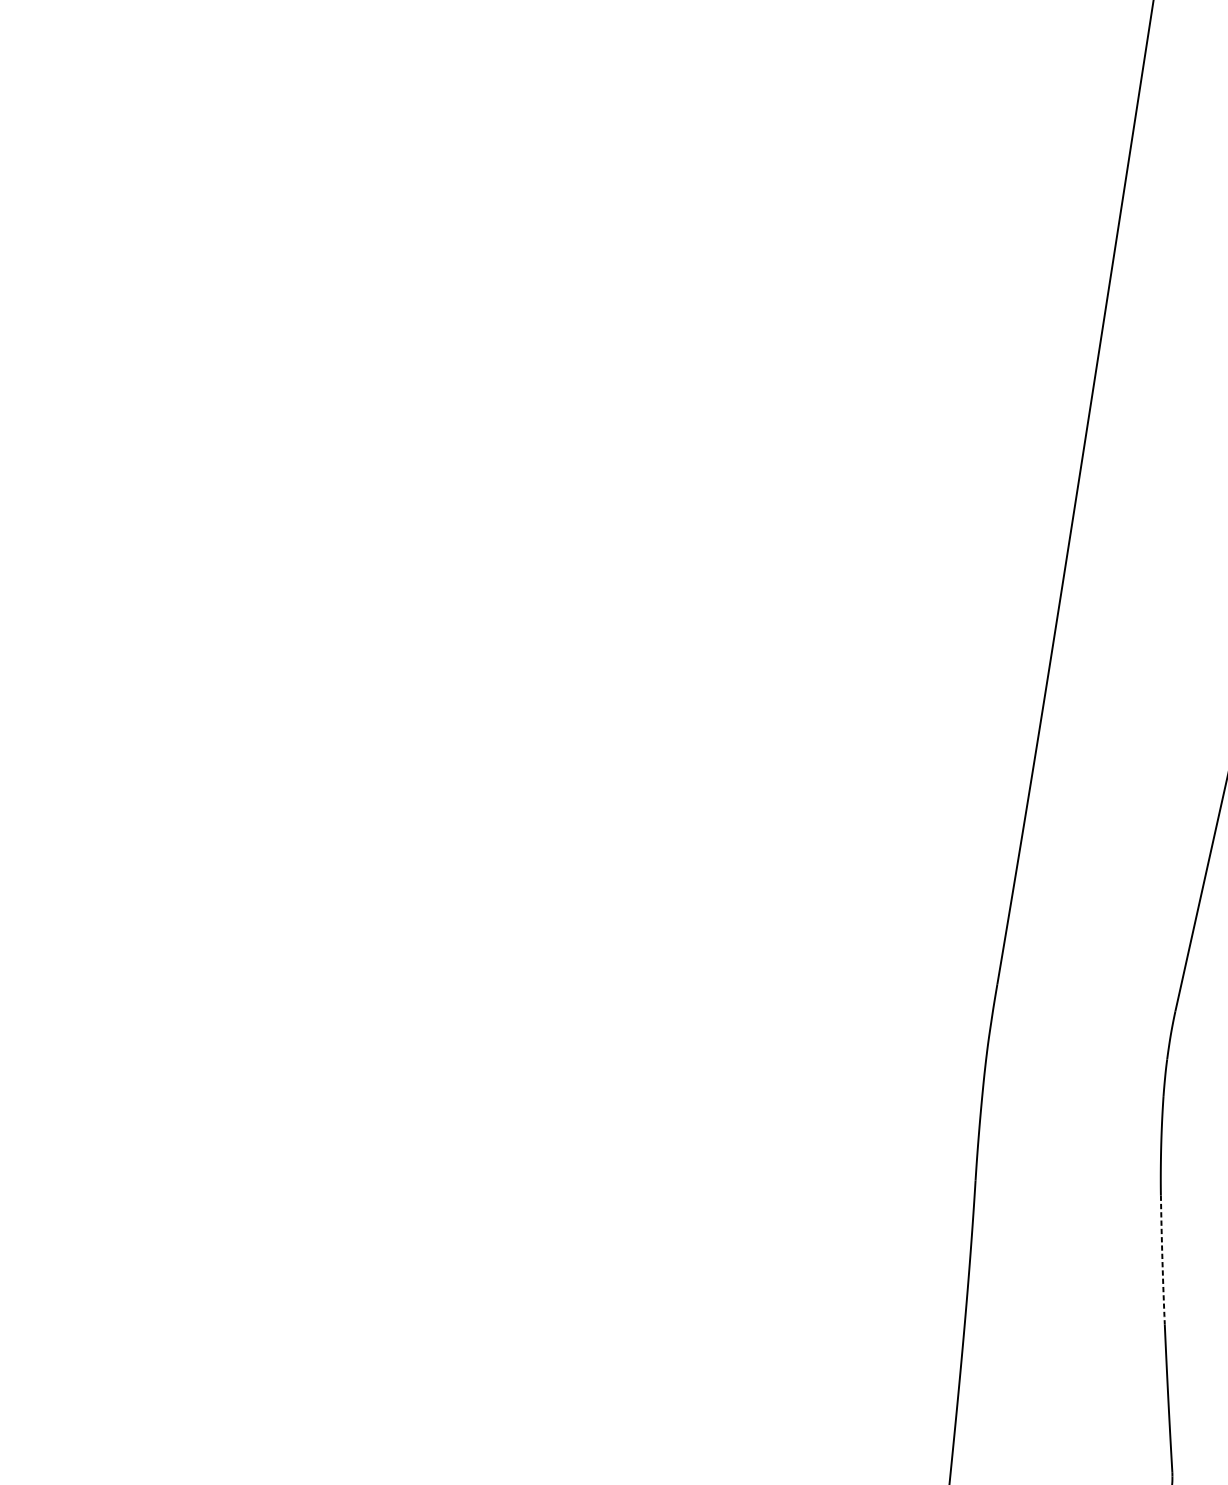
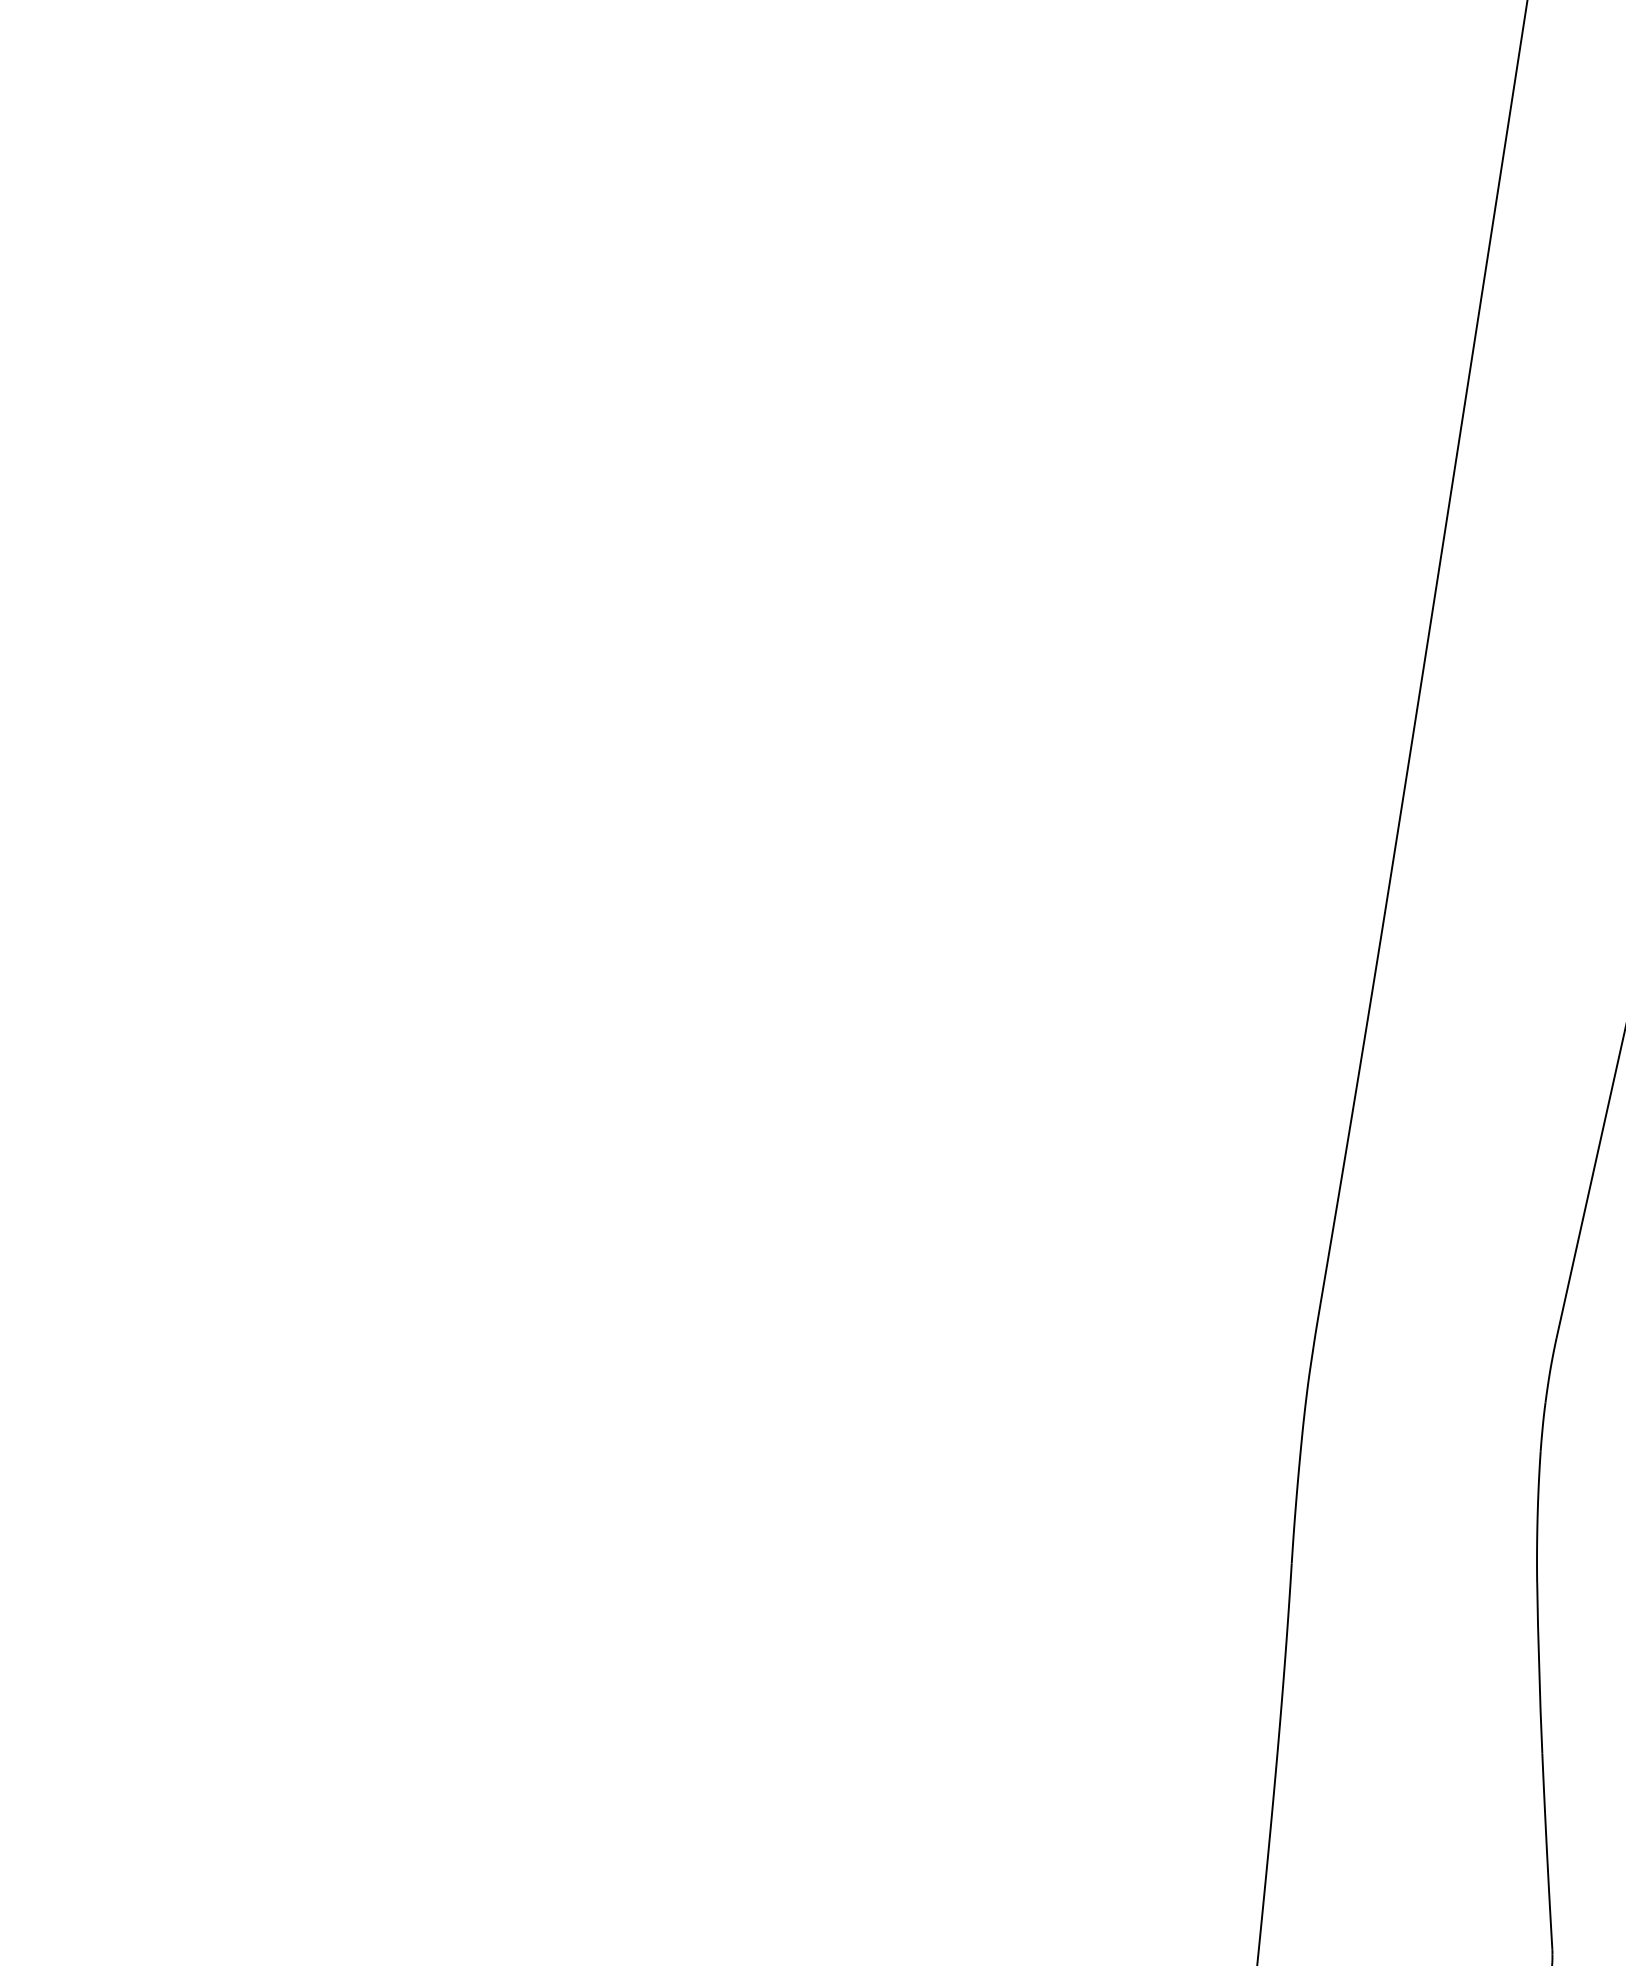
arc: (1162, 1260) -> (1539, 1668), dashed -> solid

